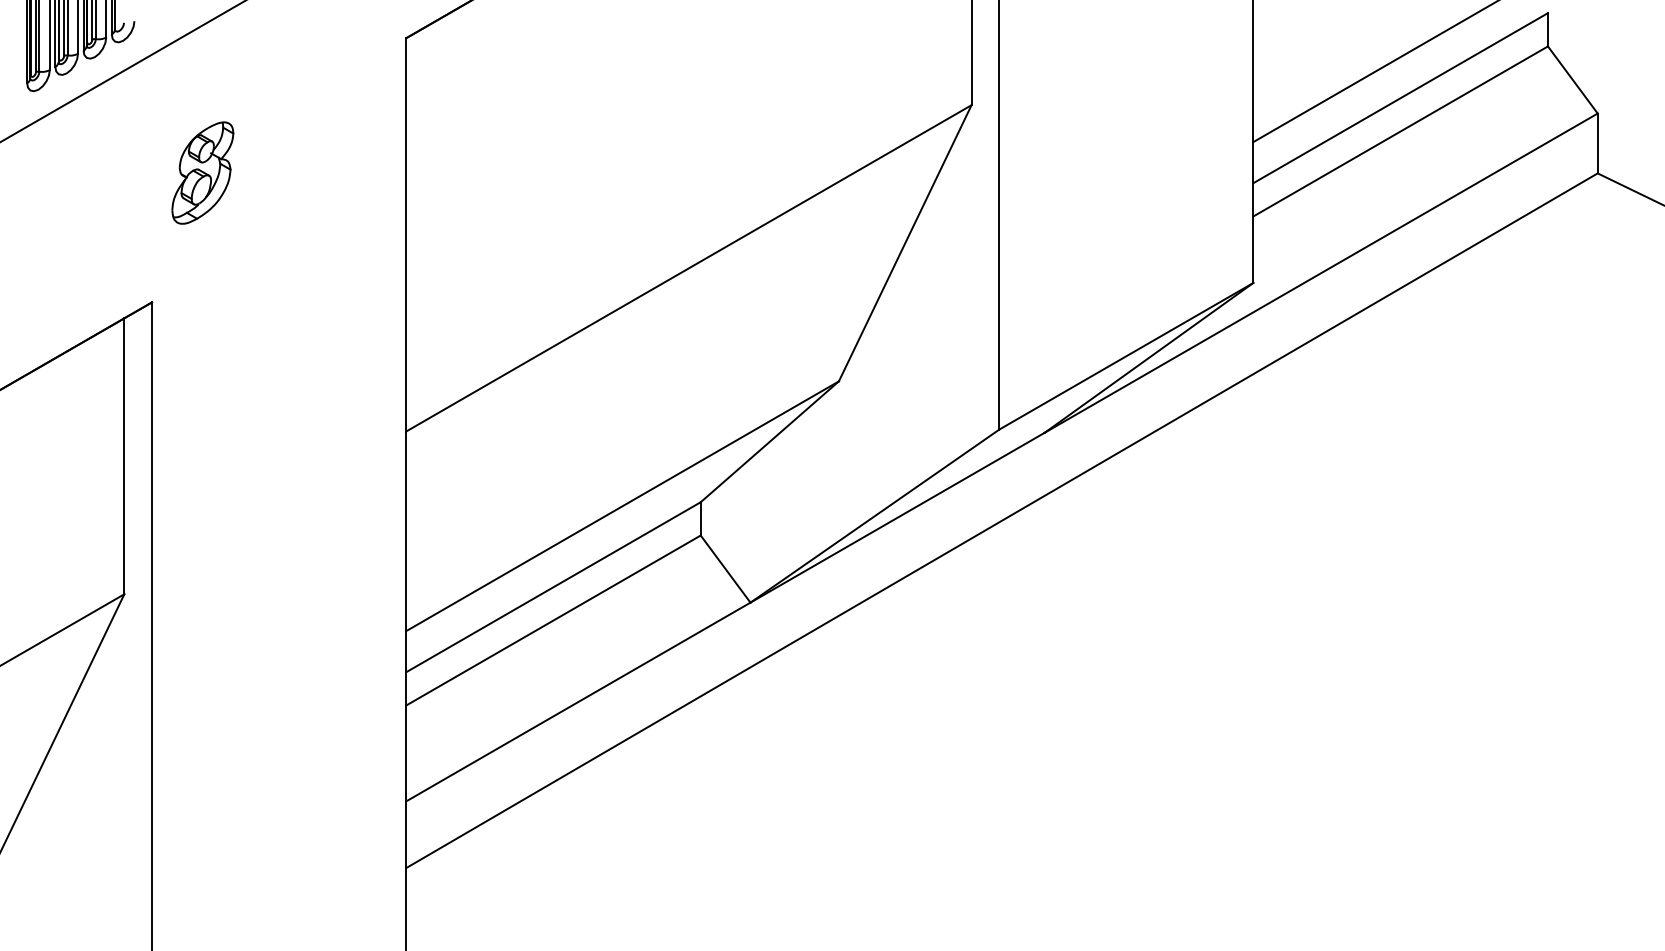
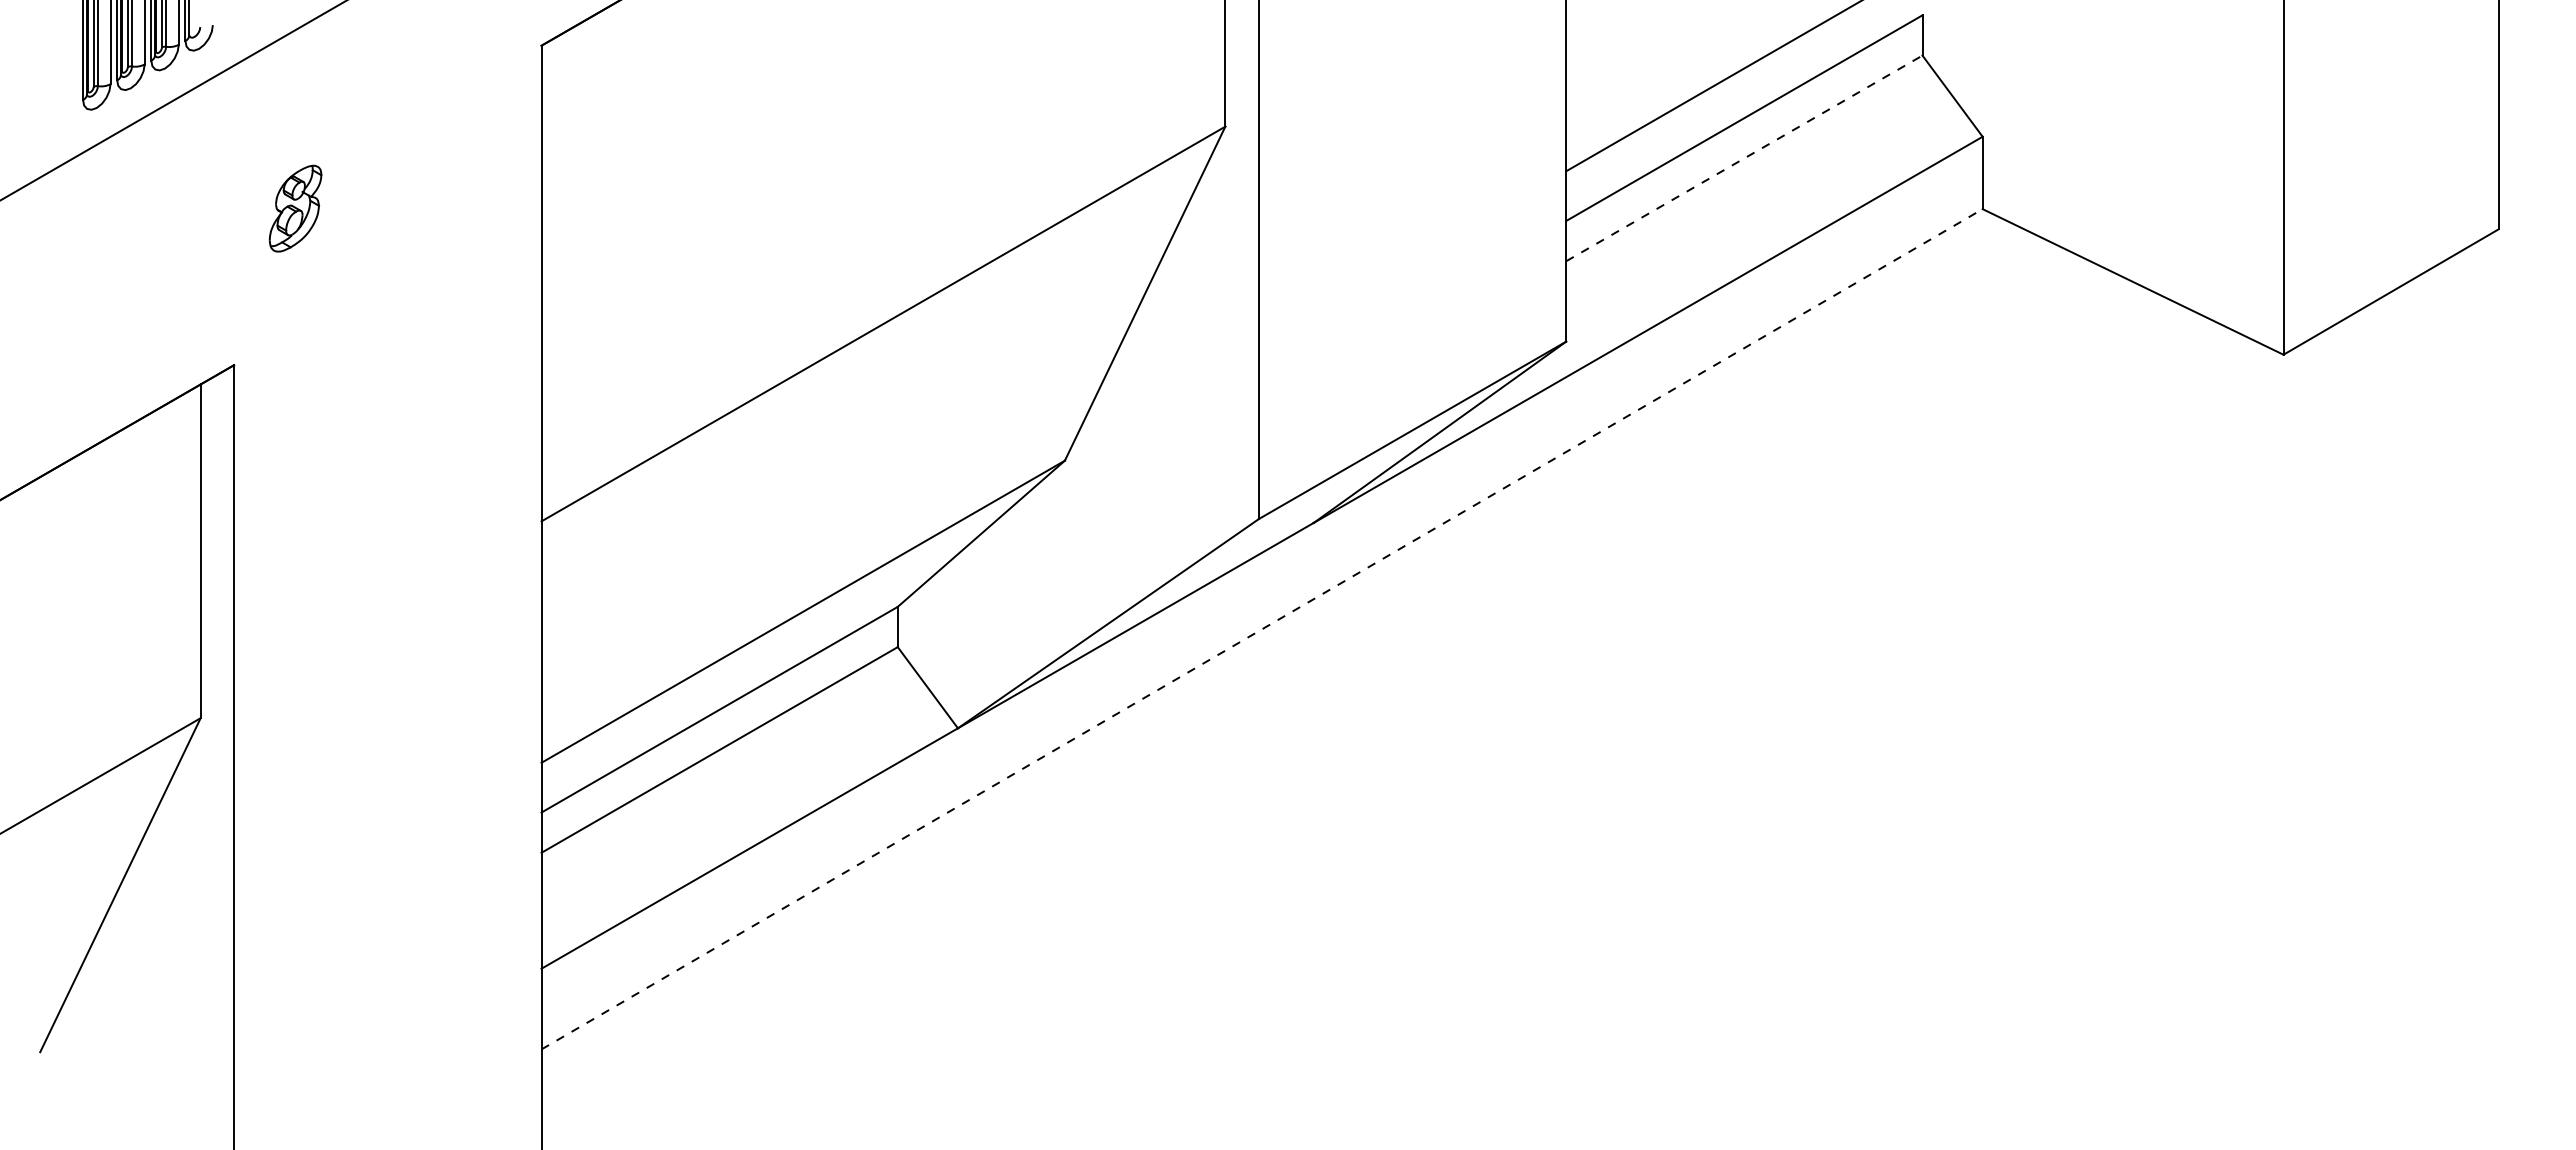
line: (1400, 131) -> (1744, 158), solid -> dashed
part: (202, 172) -> (295, 208), size x0.7
line: (1002, 520) -> (1262, 629), solid -> dashed

